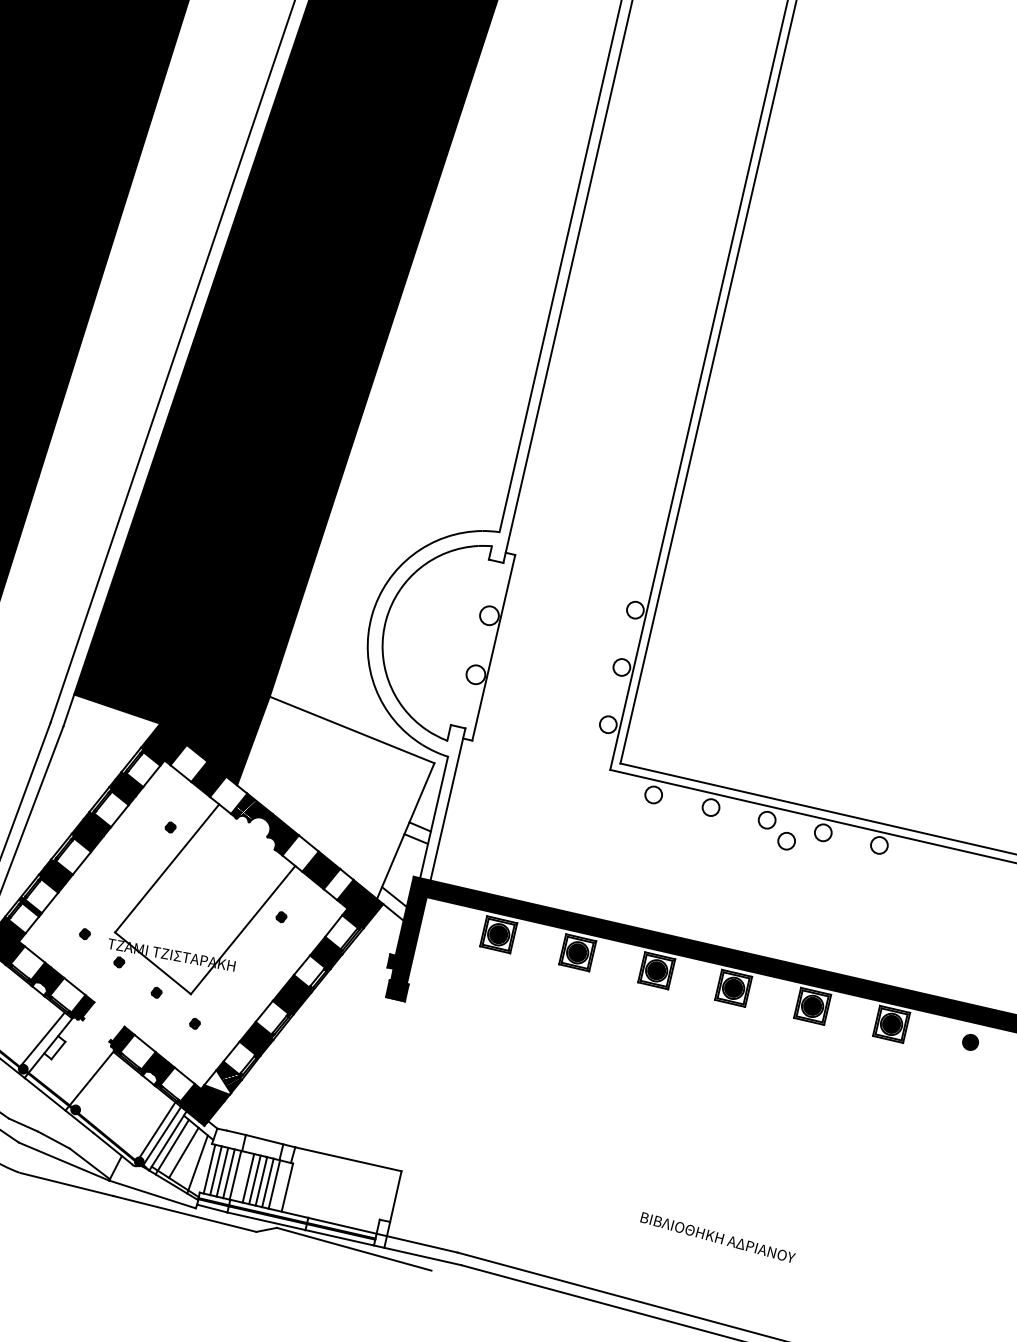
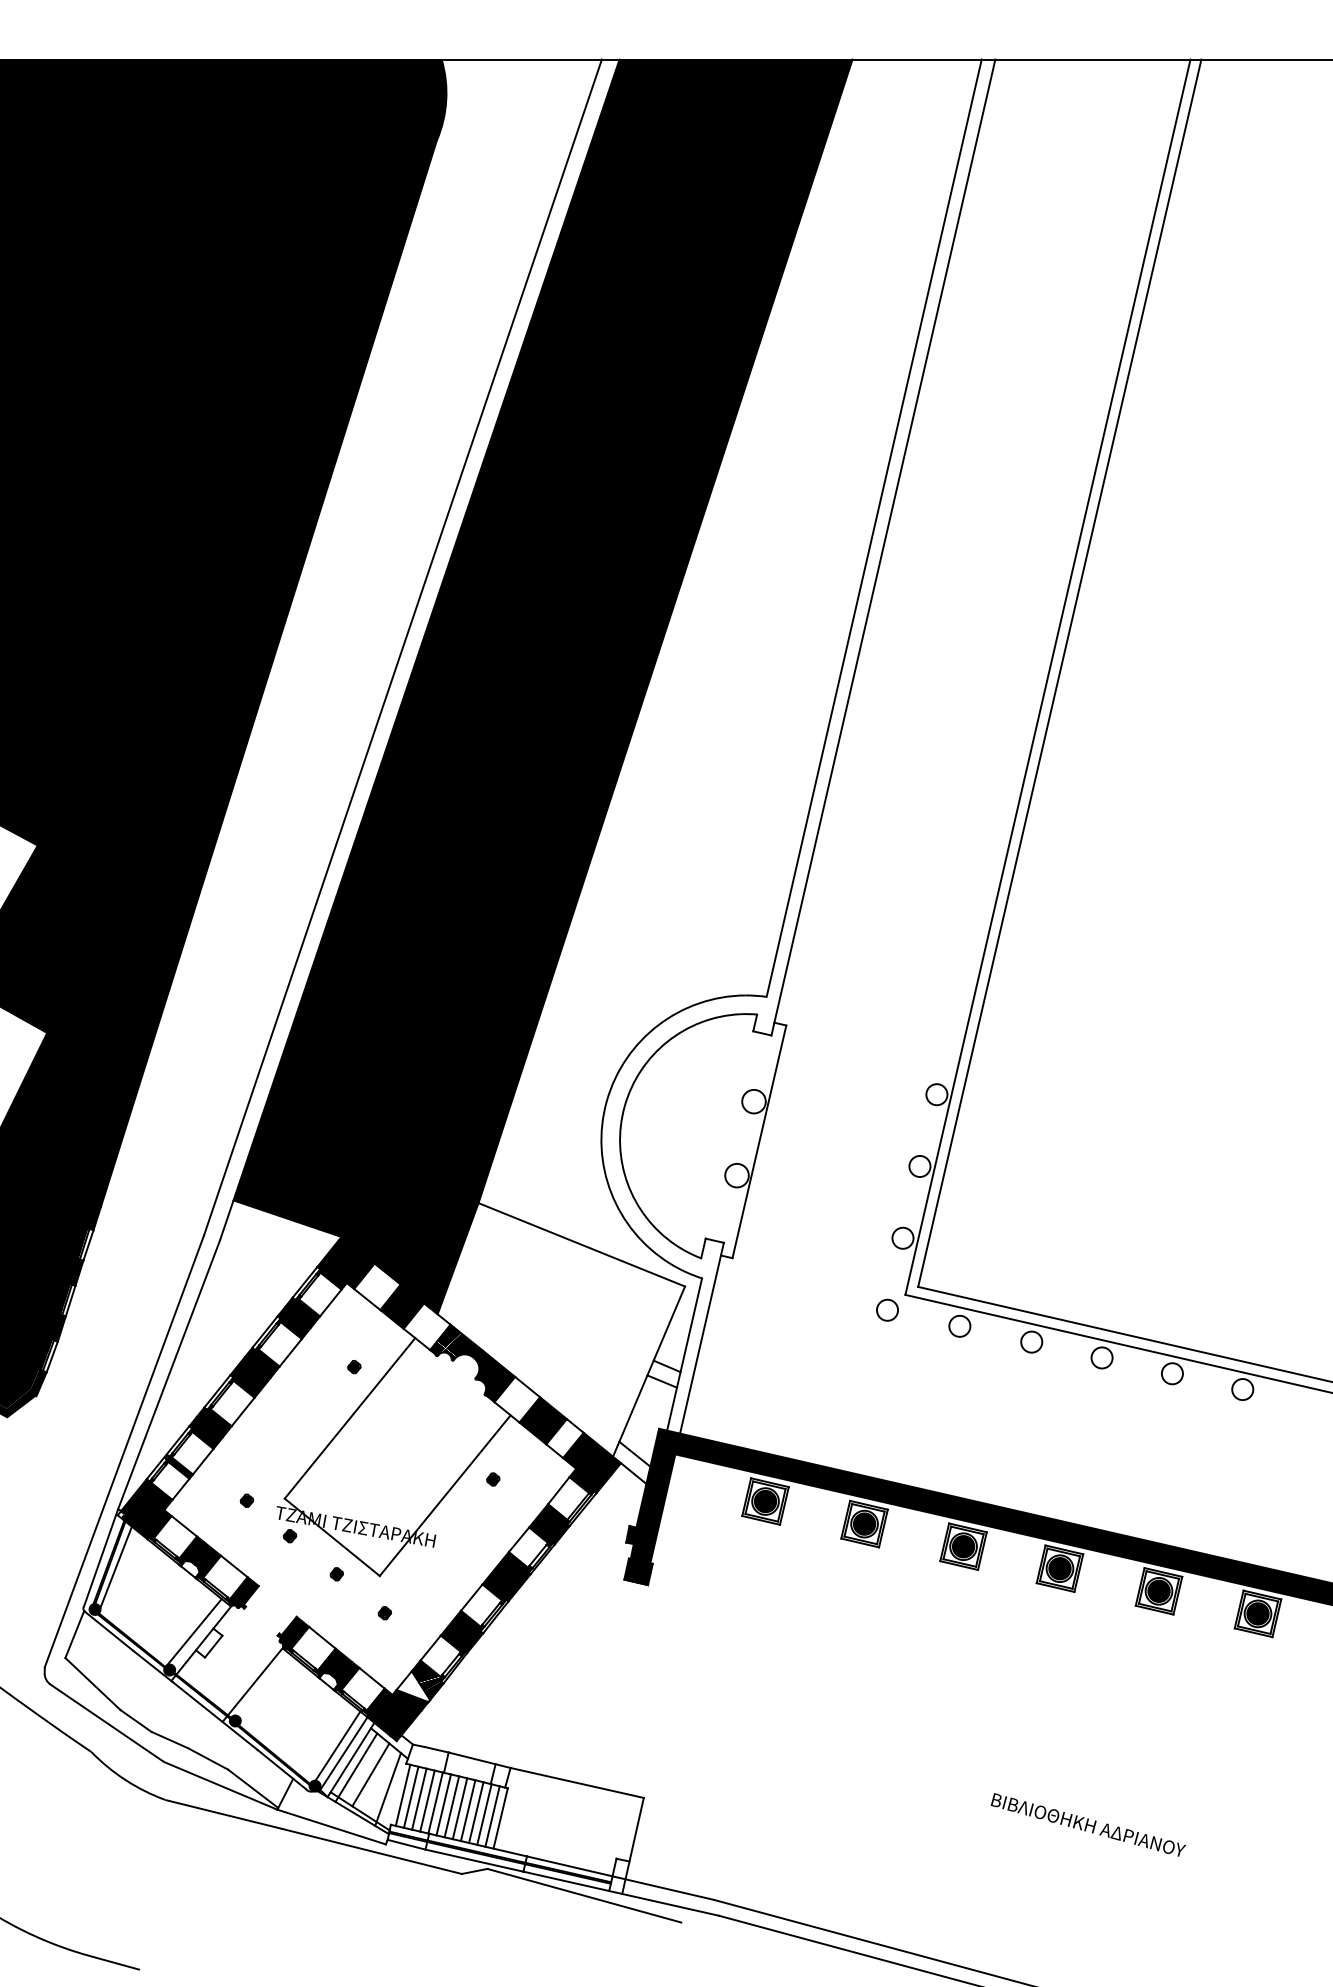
circle: (786, 840) -> (887, 1309), moved
line: (241, 1176) -> (443, 1804), added
line: (280, 1185) -> (492, 1815), added
text: (718, 1237) -> (1088, 1824), moved

